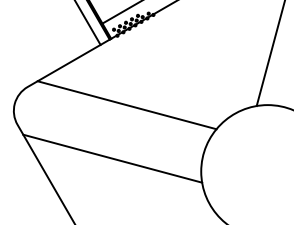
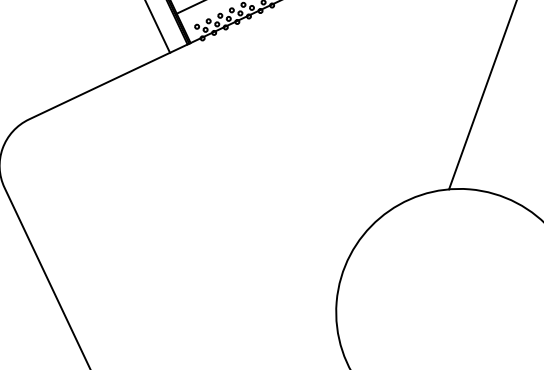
line: (126, 105) -> (208, 168), removed
line: (112, 158) -> (174, 264), removed

